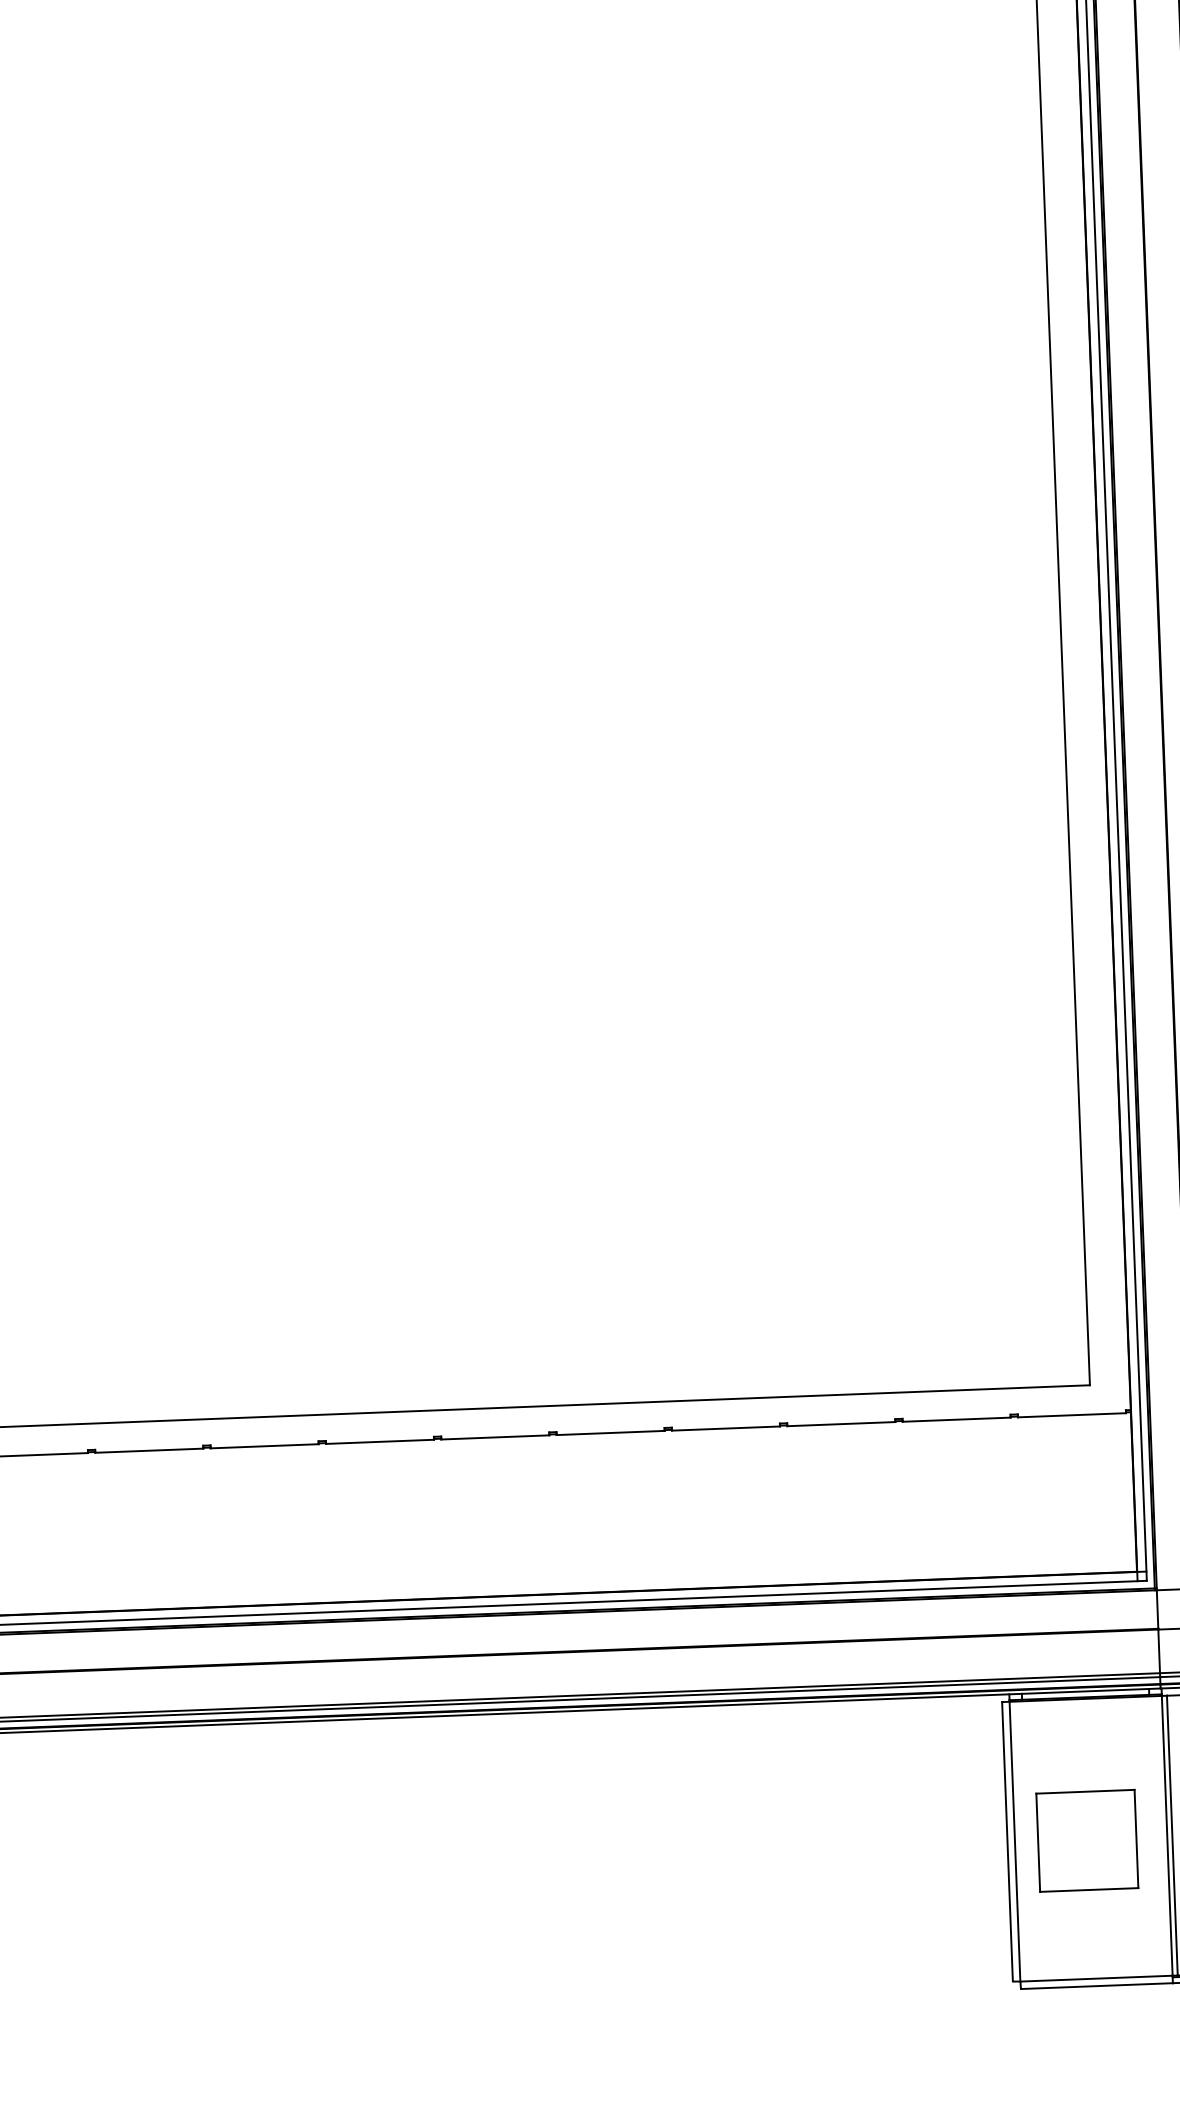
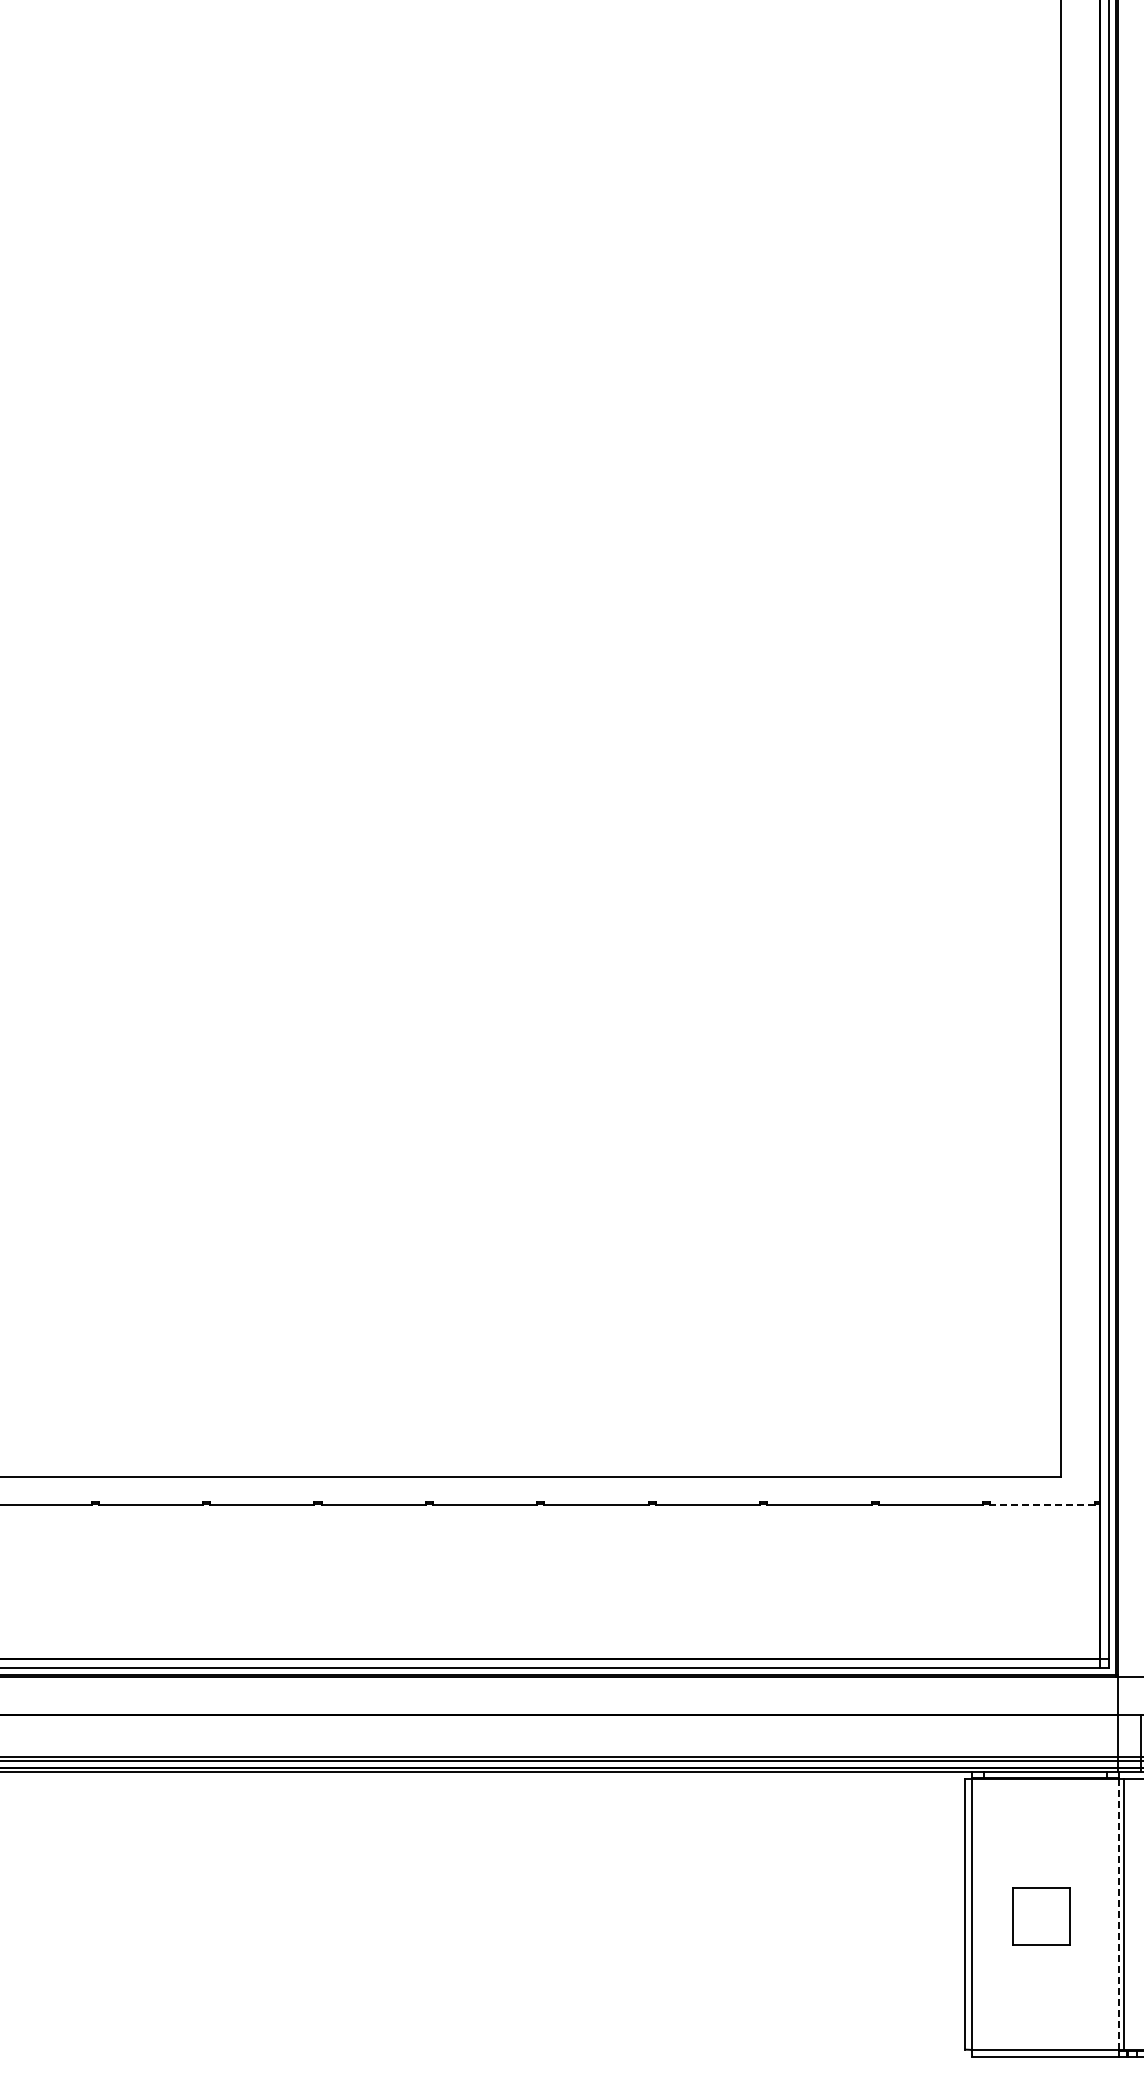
line: (1071, 1415) -> (1042, 1505), solid -> dashed
line: (1166, 1835) -> (1118, 1914), solid -> dashed
part: (1087, 1840) -> (1041, 1916), size x0.6

